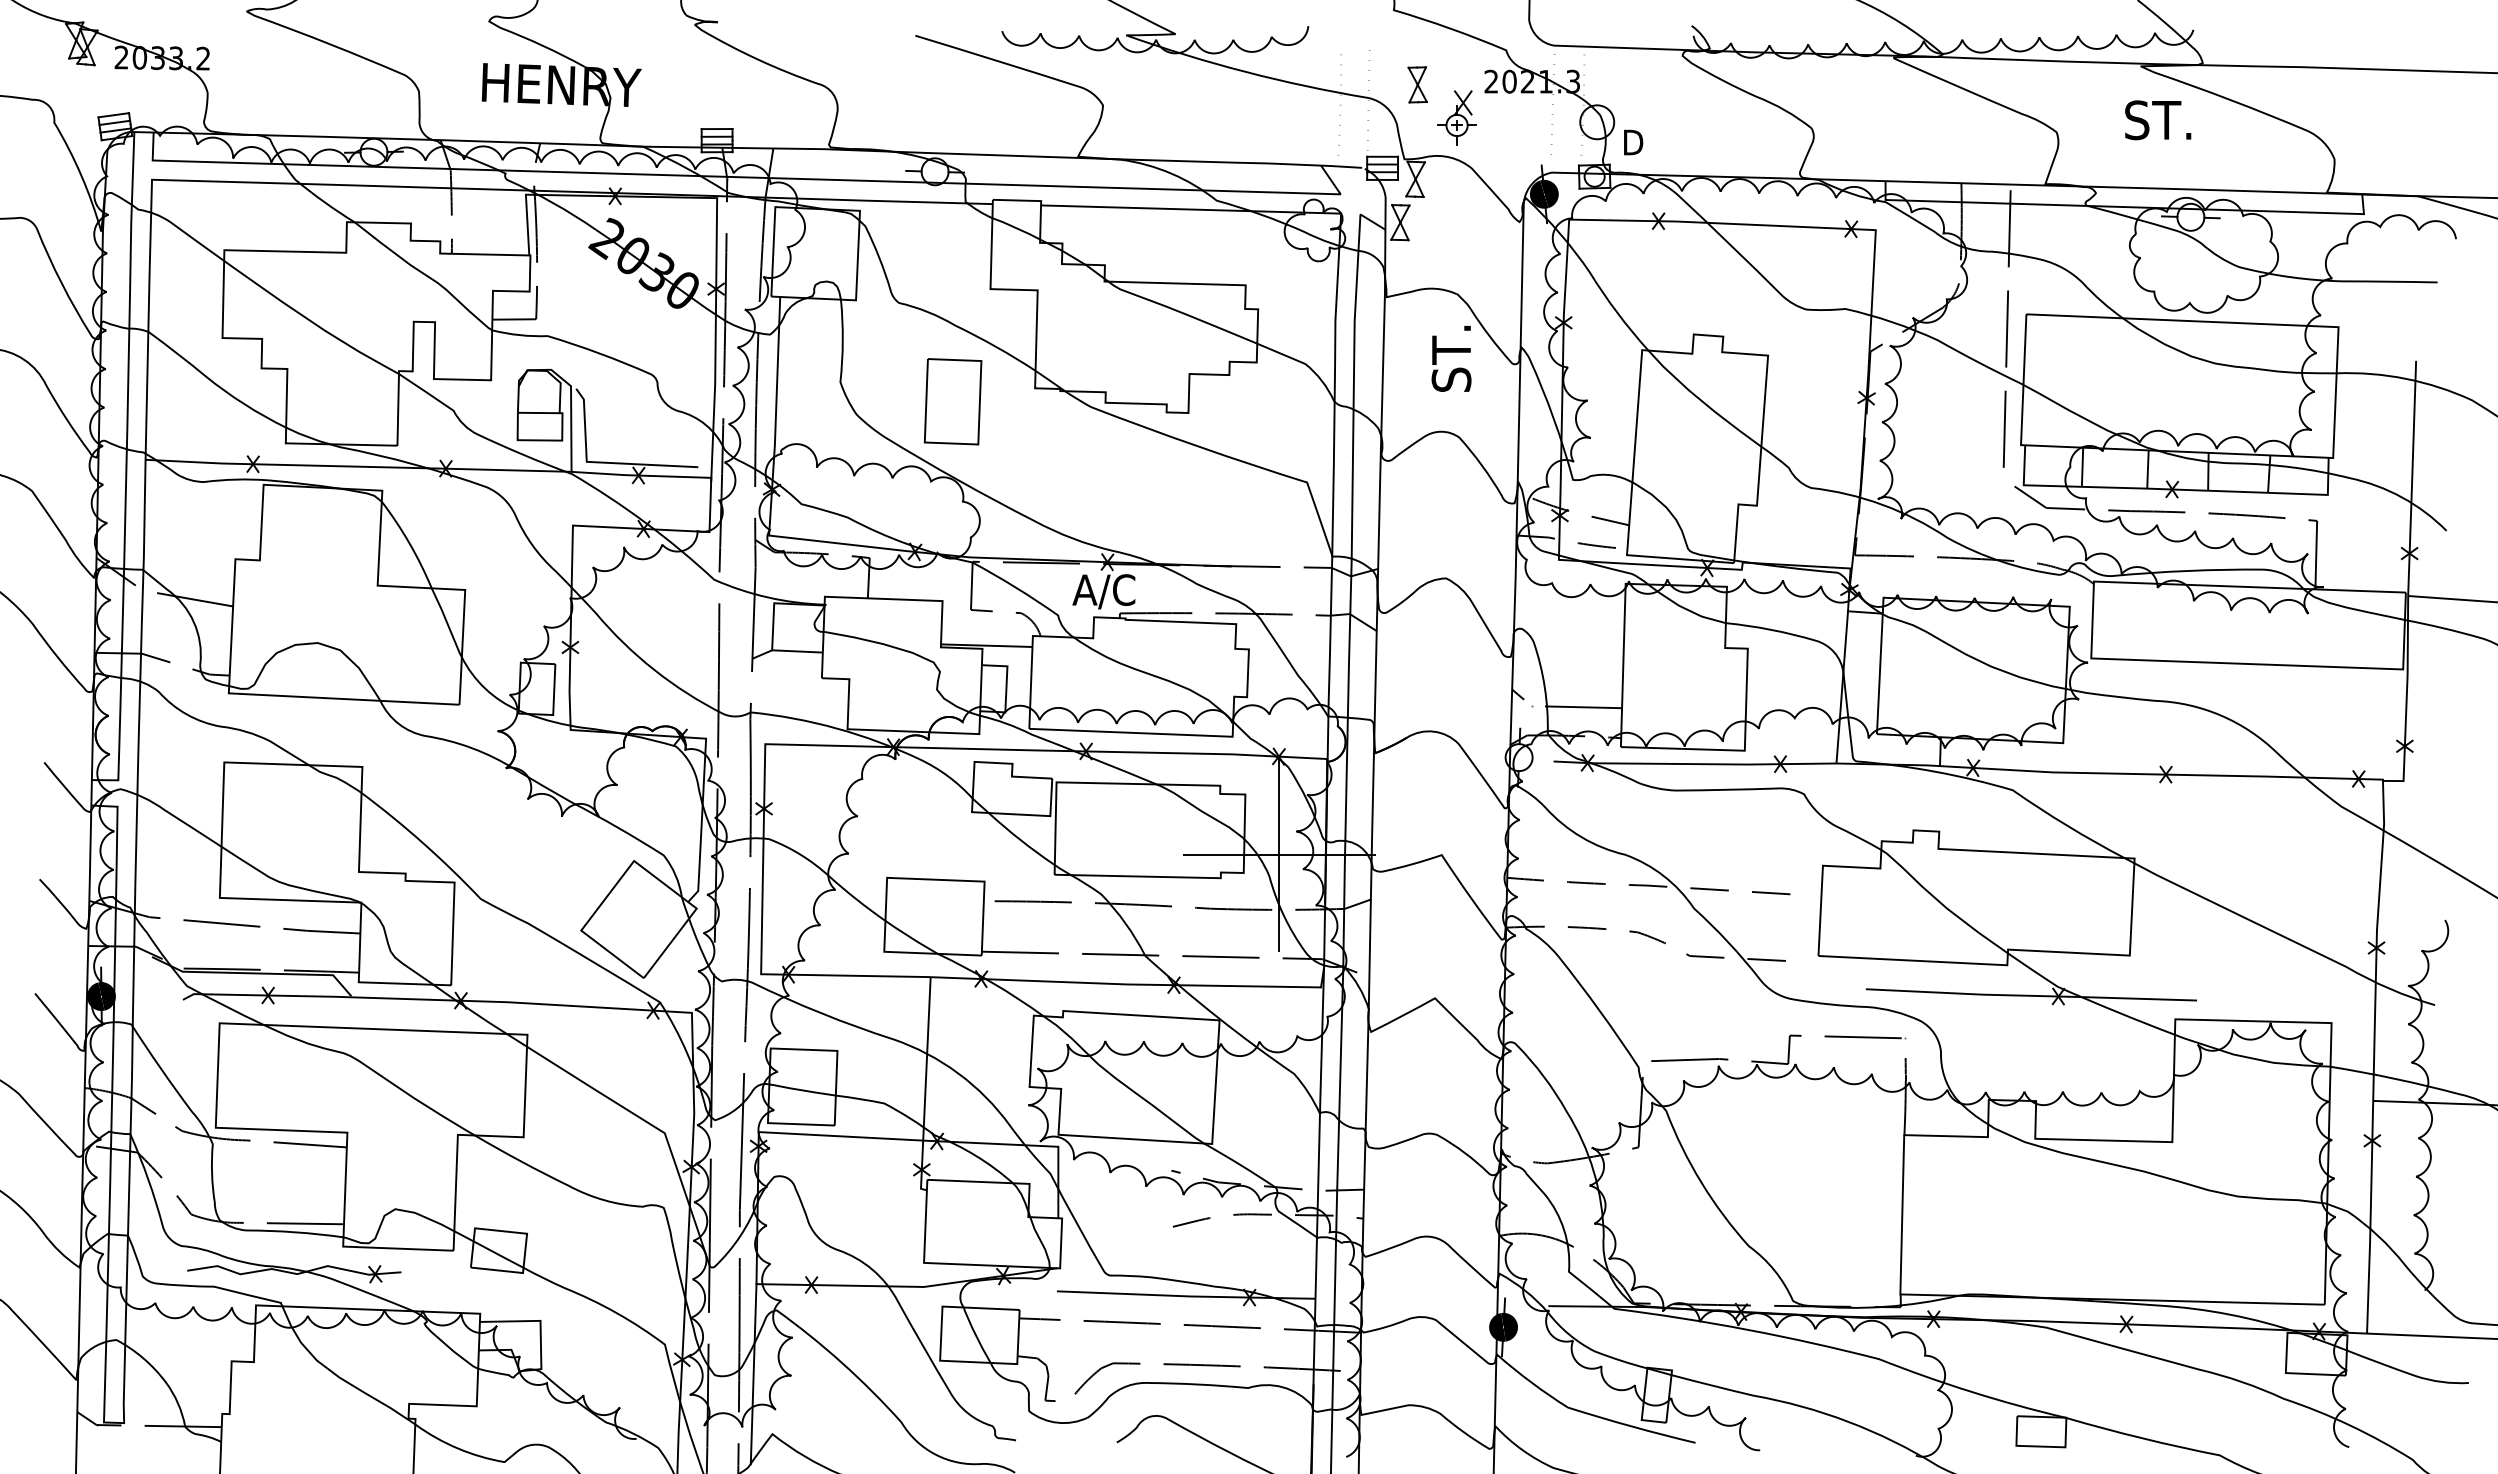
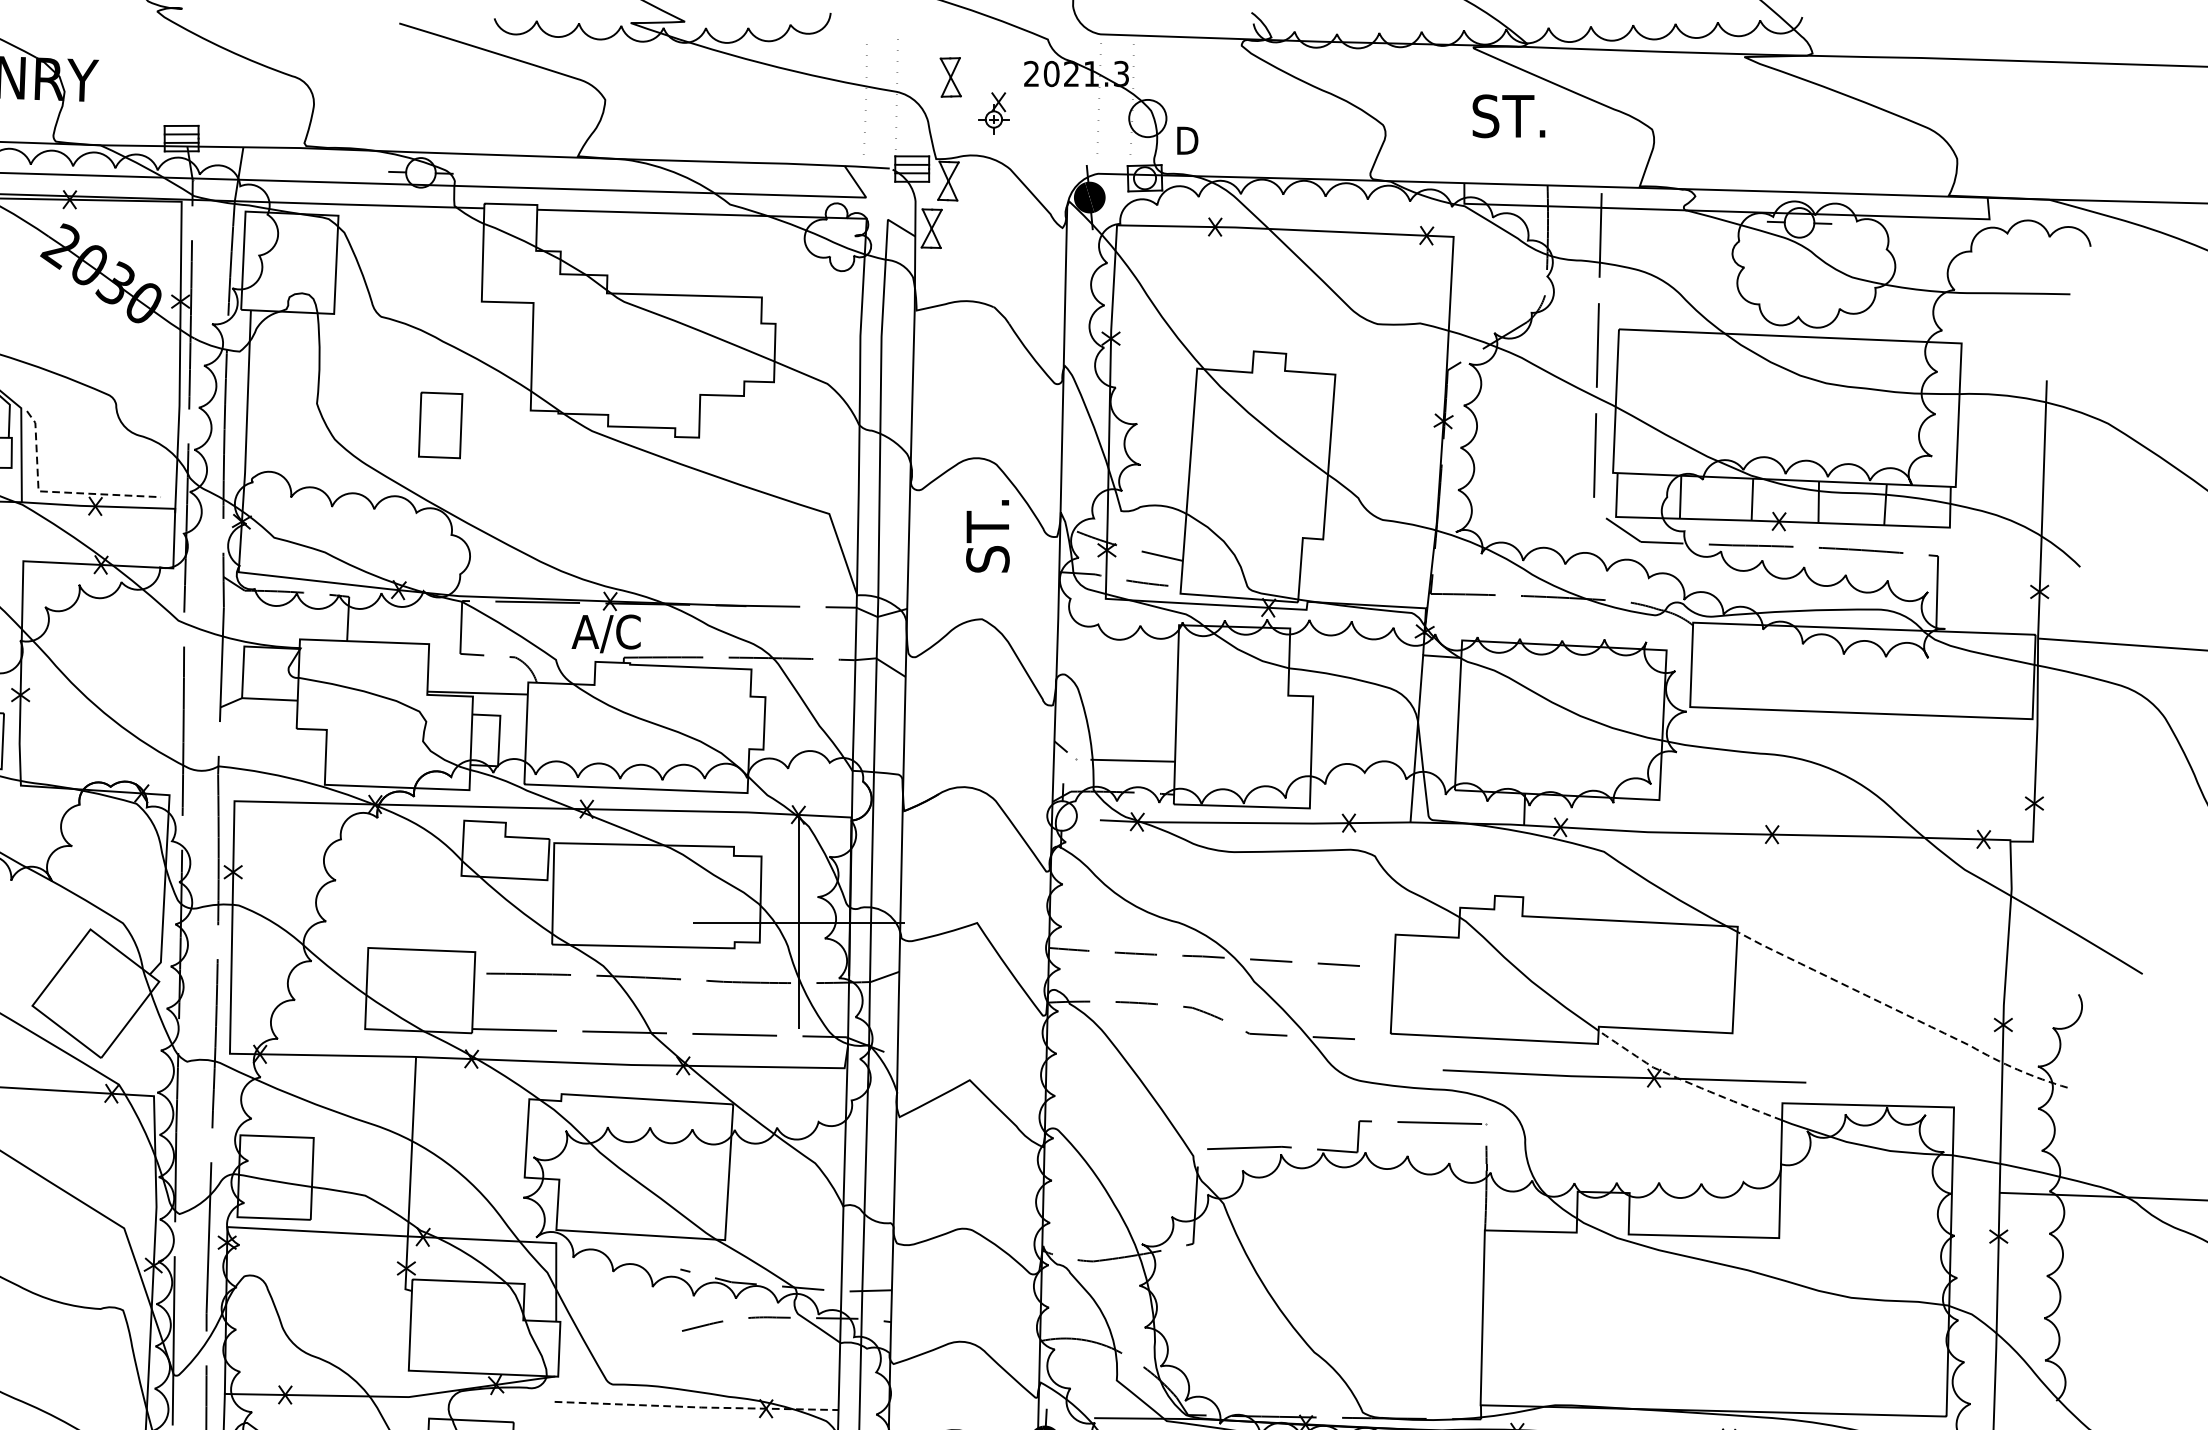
part: (1456, 117) -> (993, 113), size x0.7
text: (2158, 120) -> (1509, 116), moved
text: (1451, 358) -> (987, 535), moved
part: (952, 401) -> (440, 425), size x0.7
line: (603, 462) -> (56, 491), solid -> dashed
line: (2289, 939) -> (1907, 1015), solid -> dashed
line: (2085, 998) -> (1683, 1080), solid -> dashed
line: (1187, 1296) -> (698, 1407), solid -> dashed

